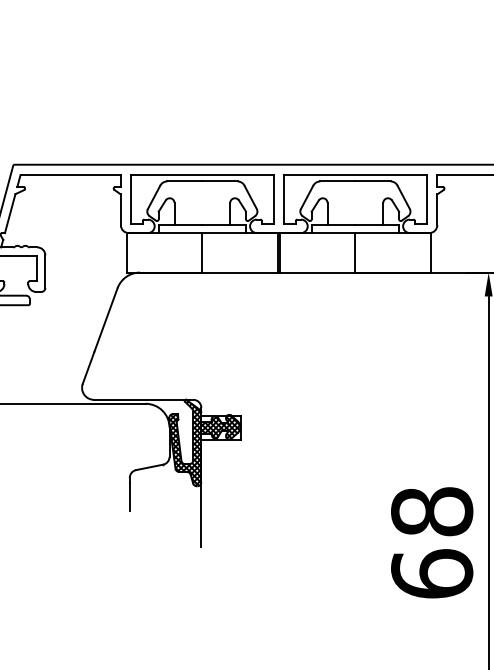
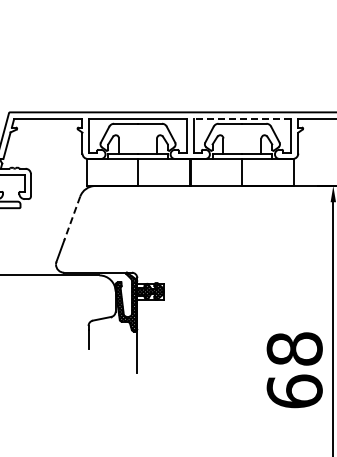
line: (355, 175) -> (242, 119), solid -> dashed
line: (106, 320) -> (72, 218), solid -> dashed

